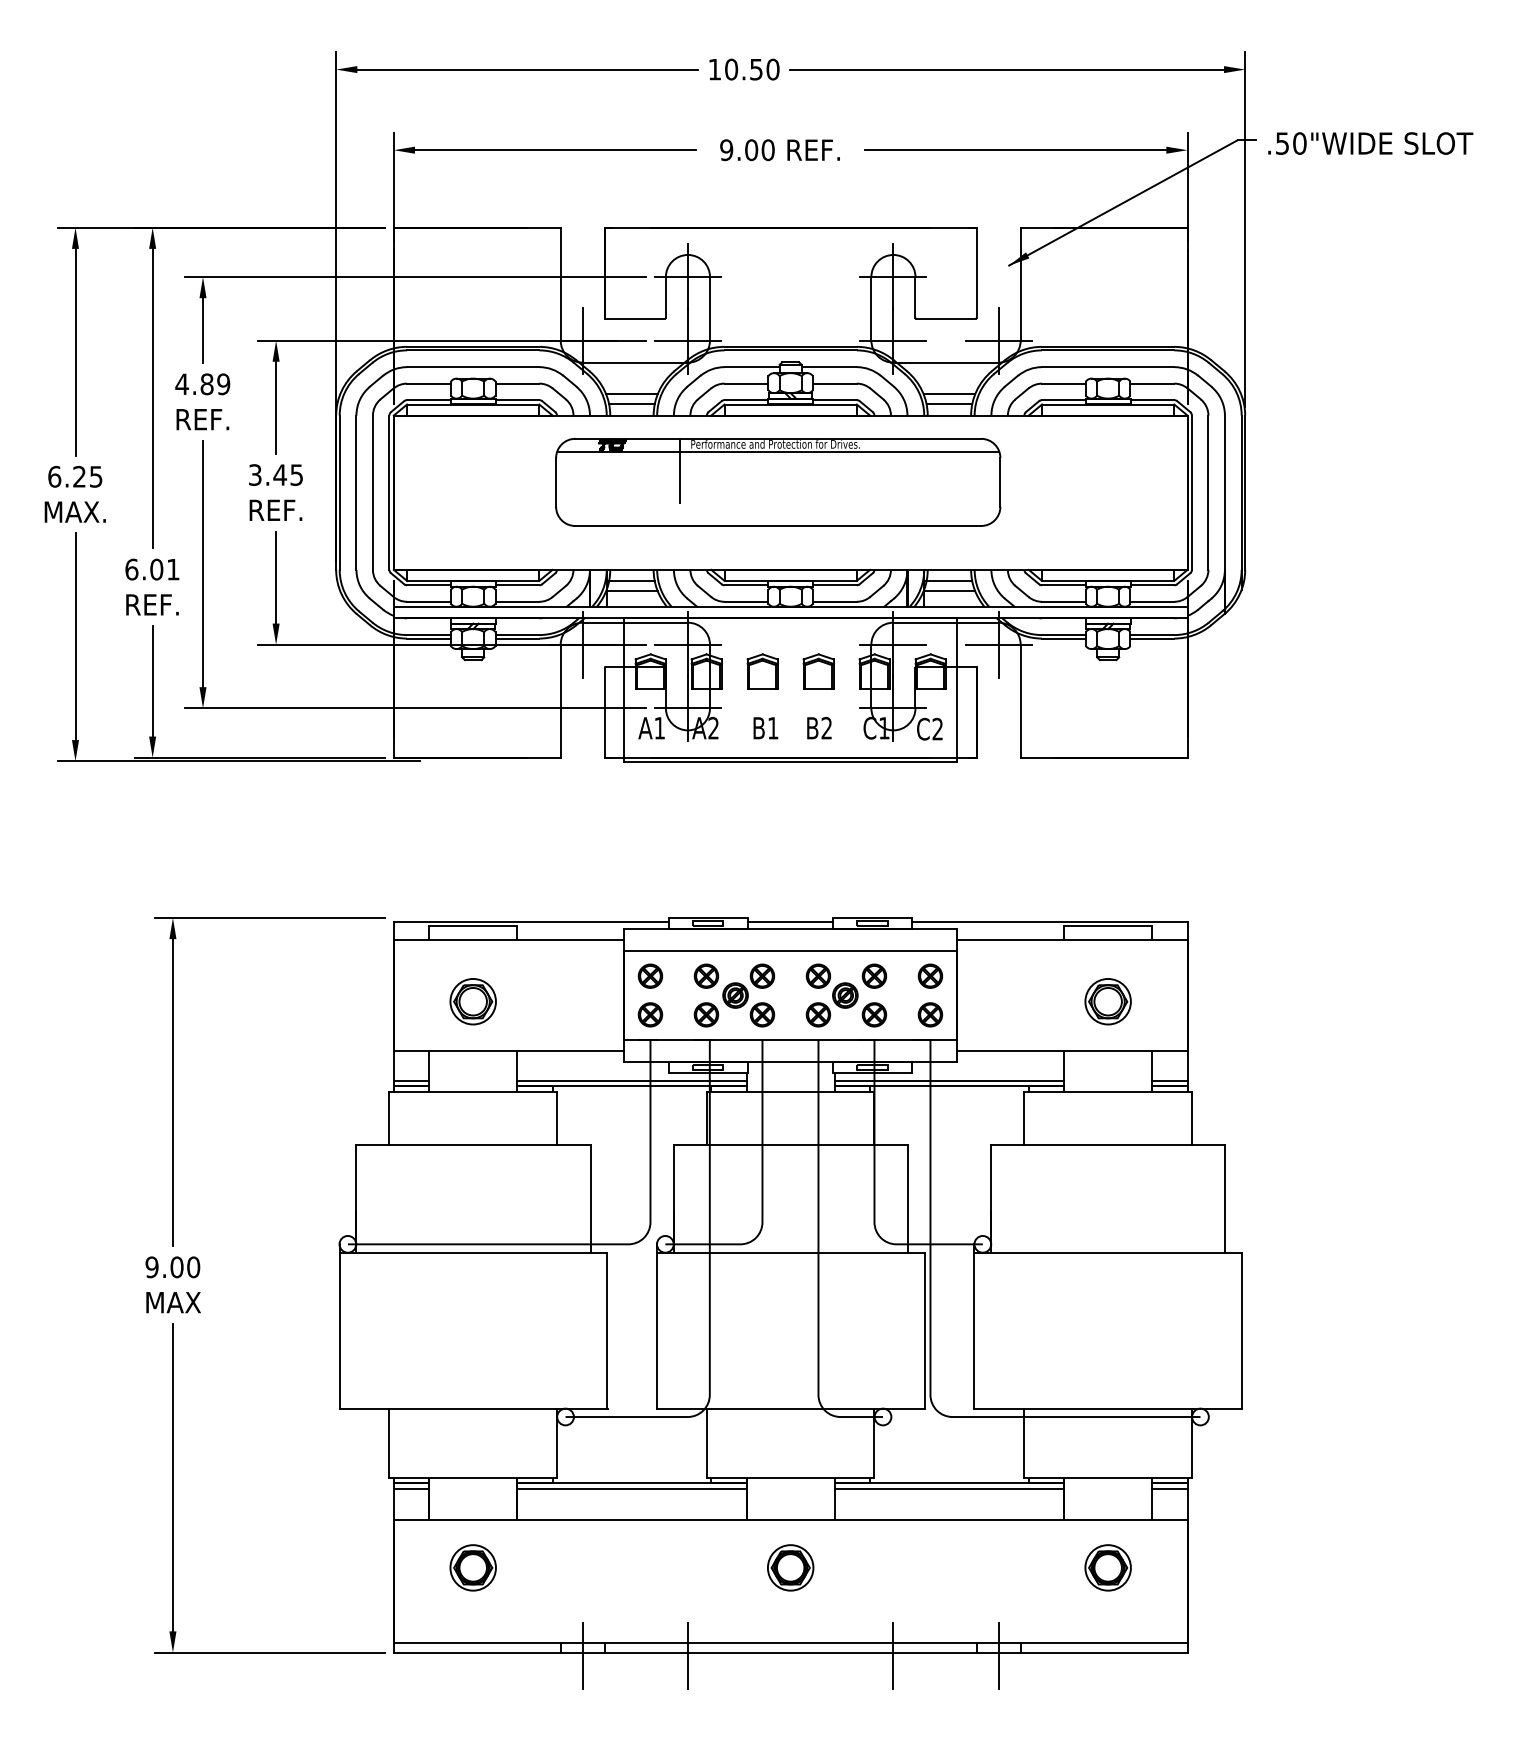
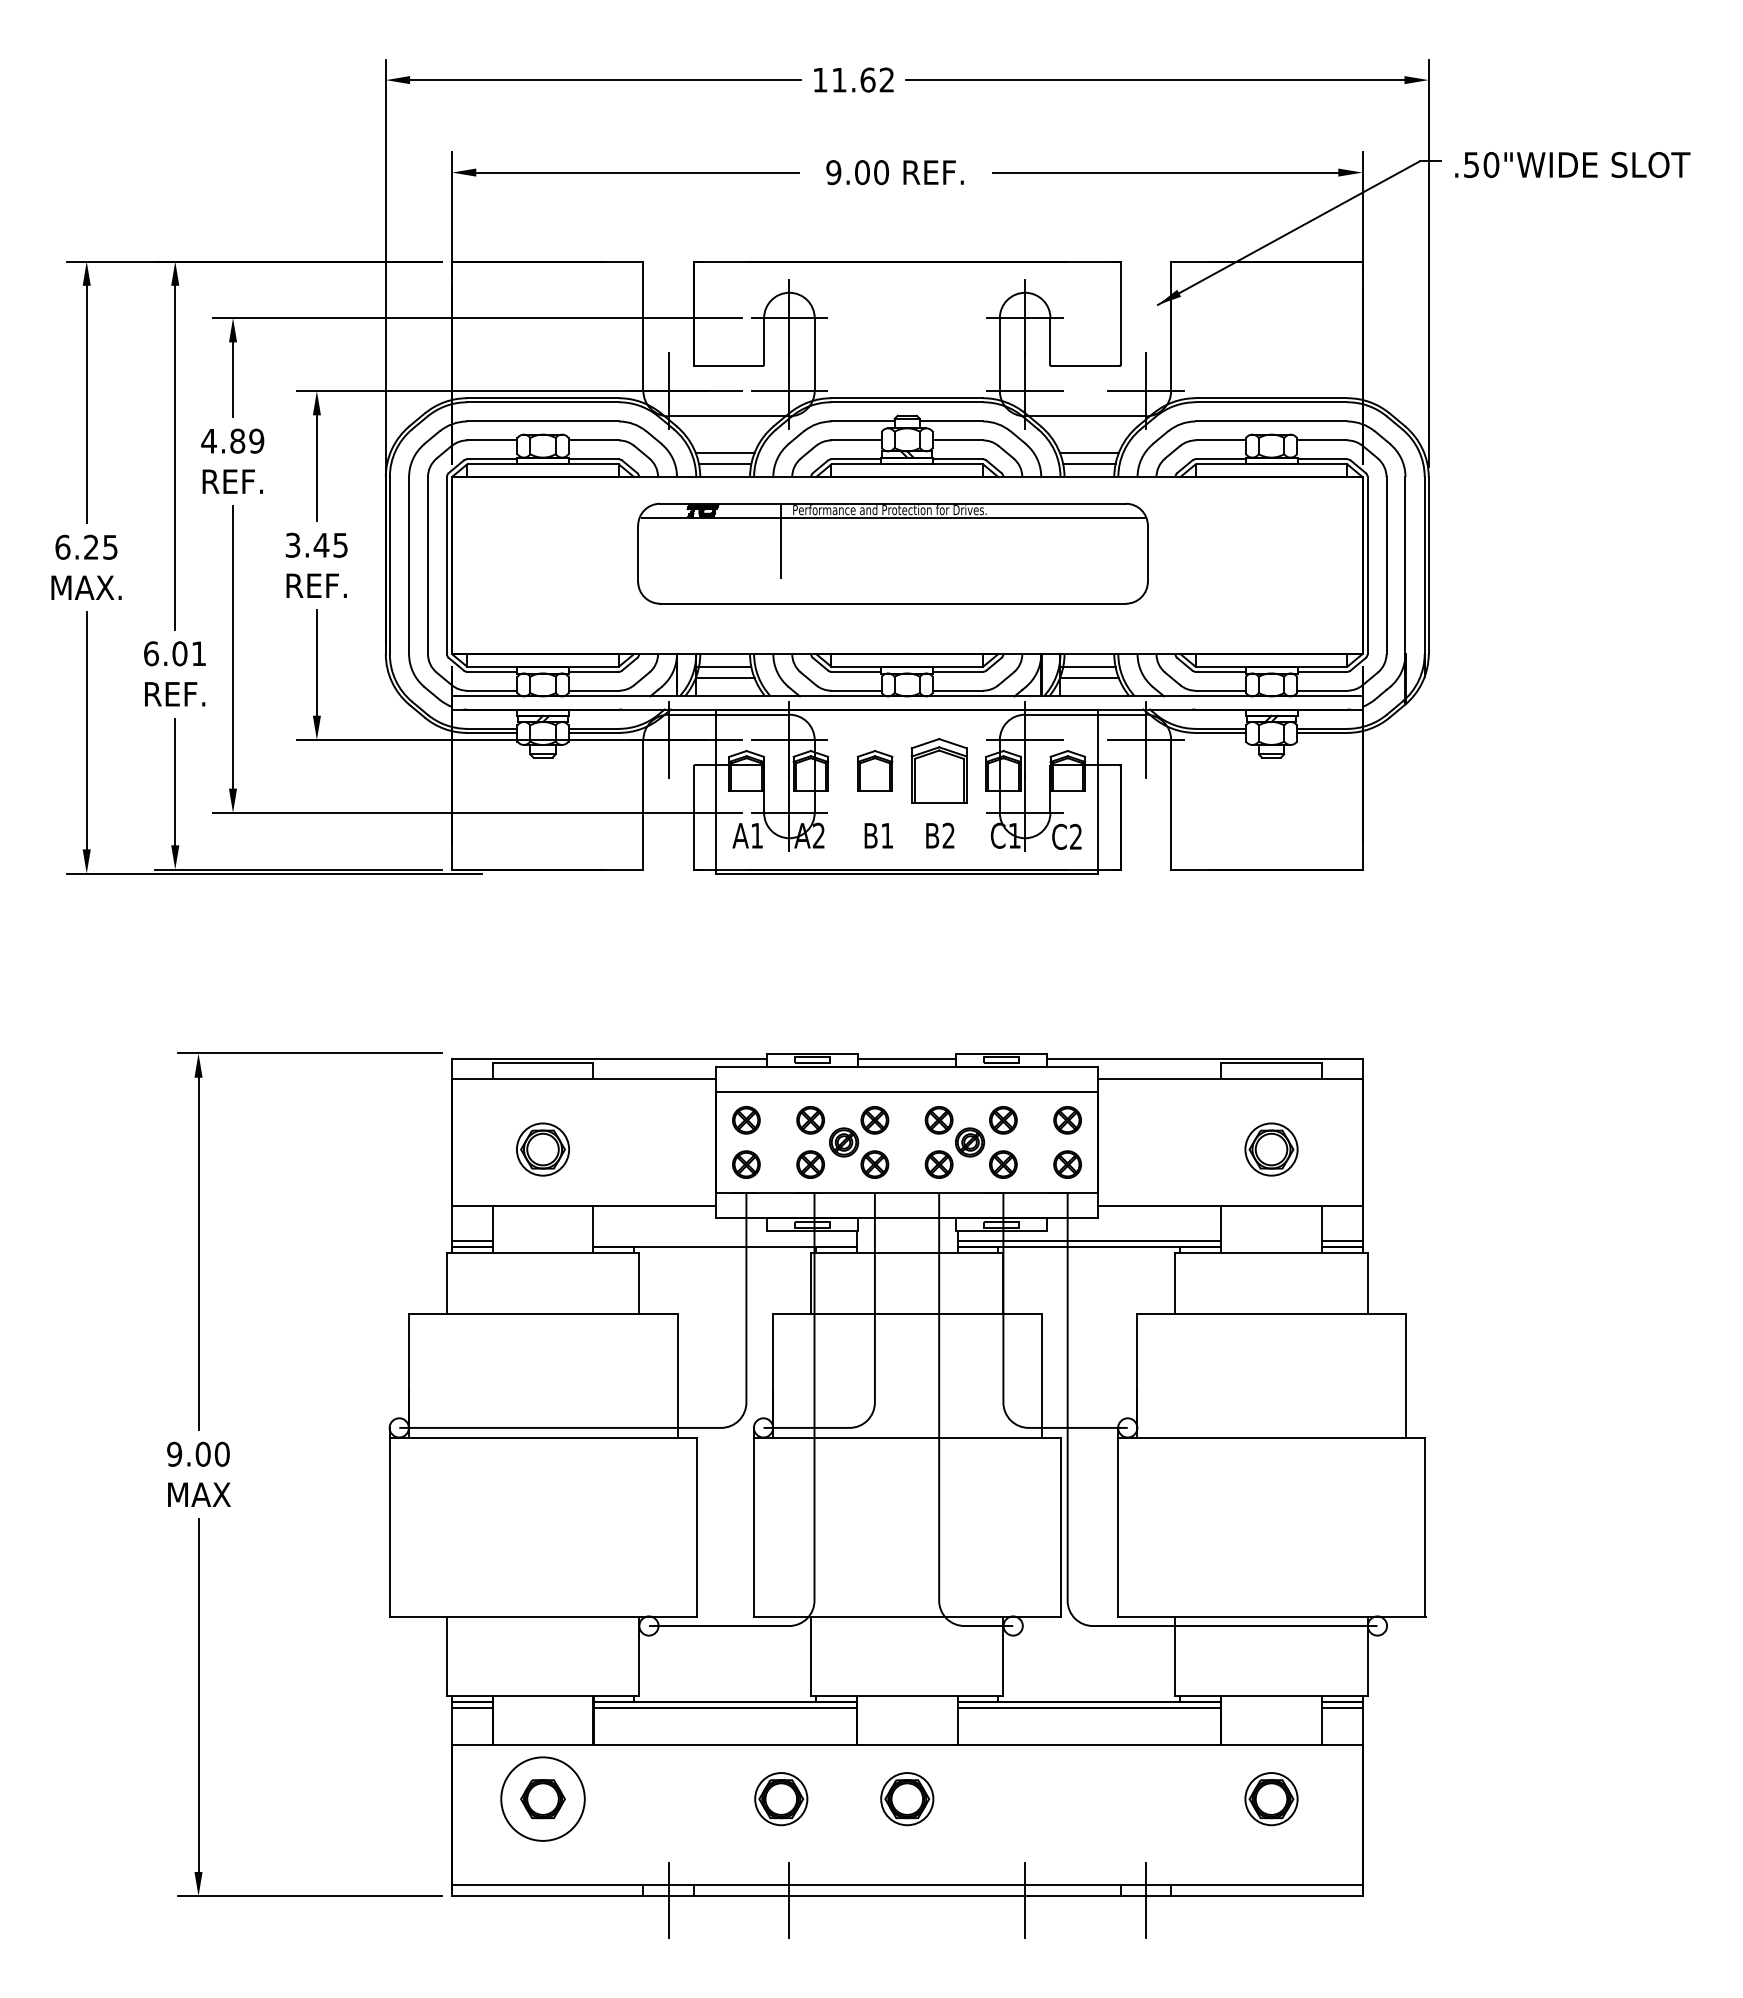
text: (752, 69) -> (863, 79), 10.50 -> 11.62
part: (818, 671) -> (939, 770), size x1.6
line: (631, 1080) -> (724, 1240), removed
circle: (472, 1568) -> (542, 1799), size x1.6
part: (681, 1568) -> (781, 1799), added

